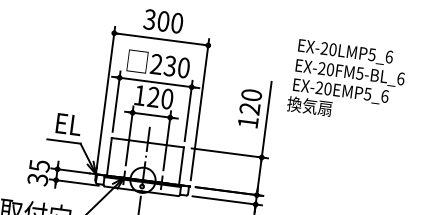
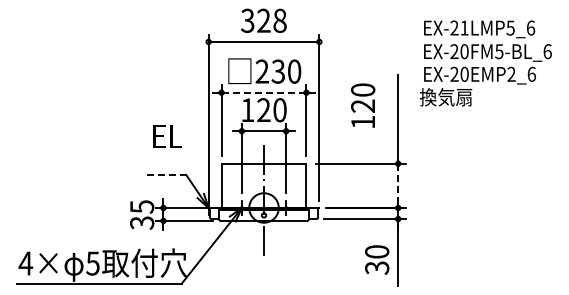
text: (169, 21) -> (271, 20), 300 -> 328
text: (333, 49) -> (464, 27), EX-20LMP5_6 -> EX-21LMP5_6
line: (156, 82) -> (264, 92), solid -> dashed
text: (367, 93) -> (511, 73), EX-20EMP5_6 -> EX-20EMP2_6
text: (250, 108) -> (363, 105), moved
text: (68, 124) -> (167, 136), moved
line: (63, 141) -> (166, 174), solid -> dashed
line: (259, 176) -> (398, 185), solid -> dashed

